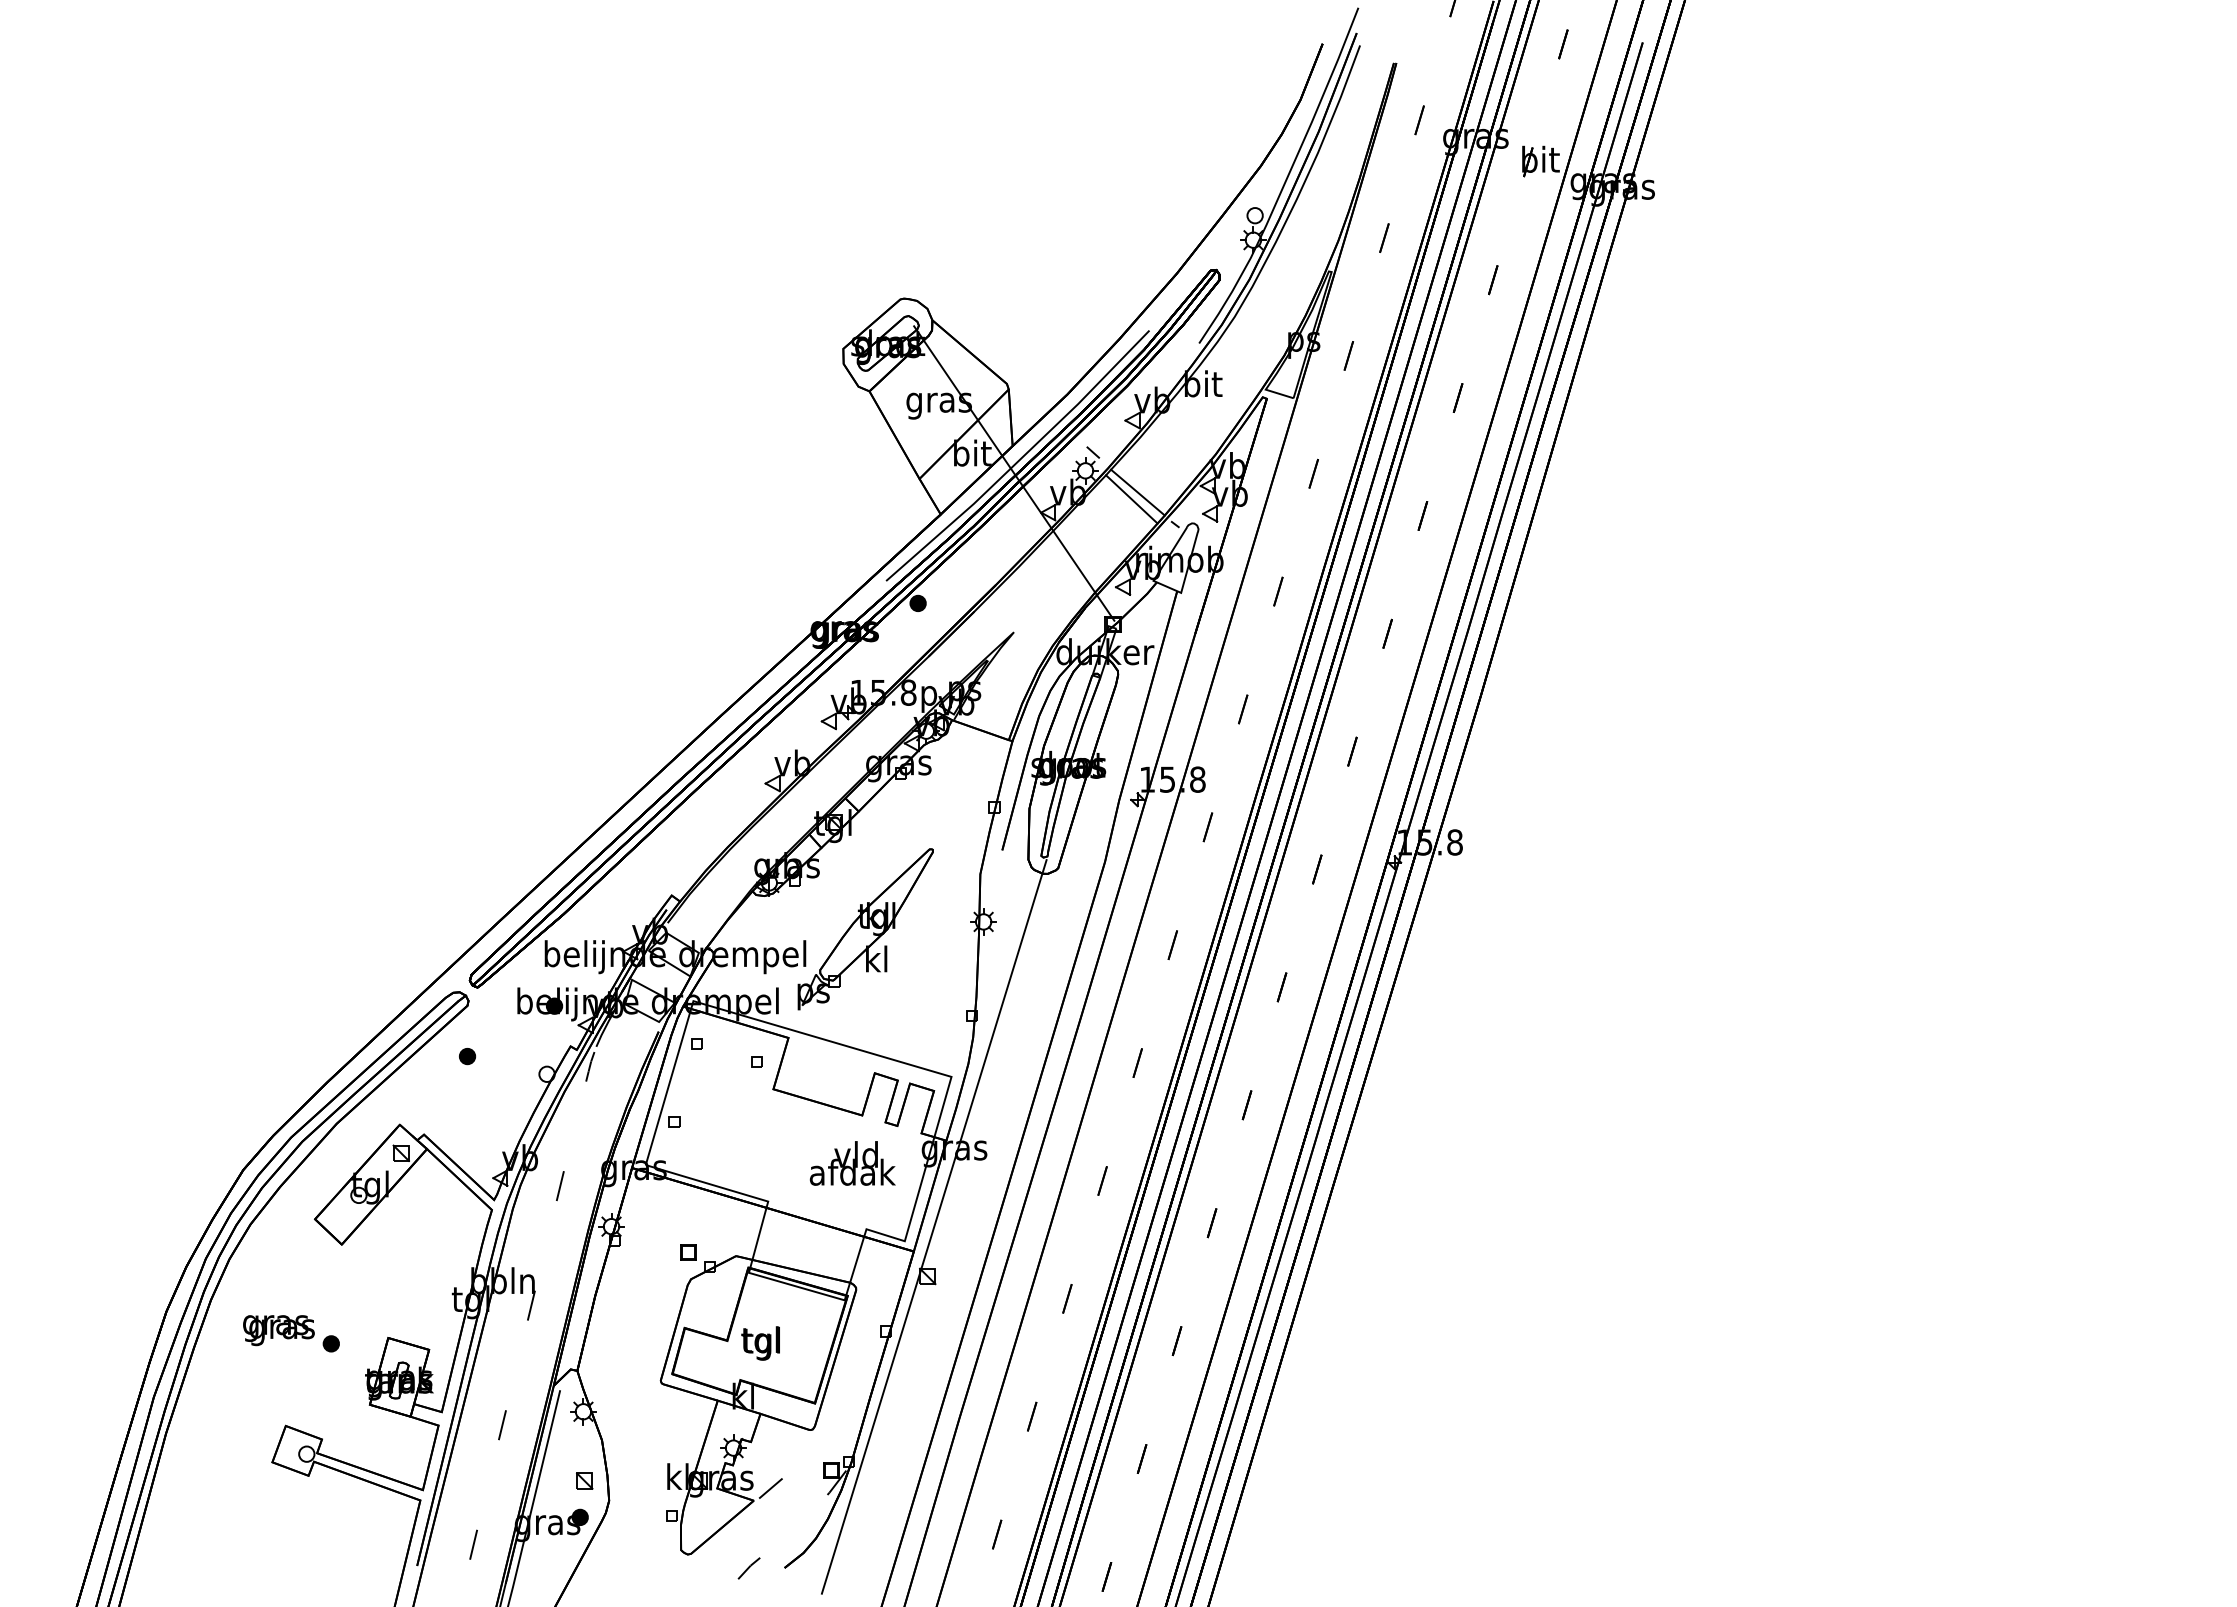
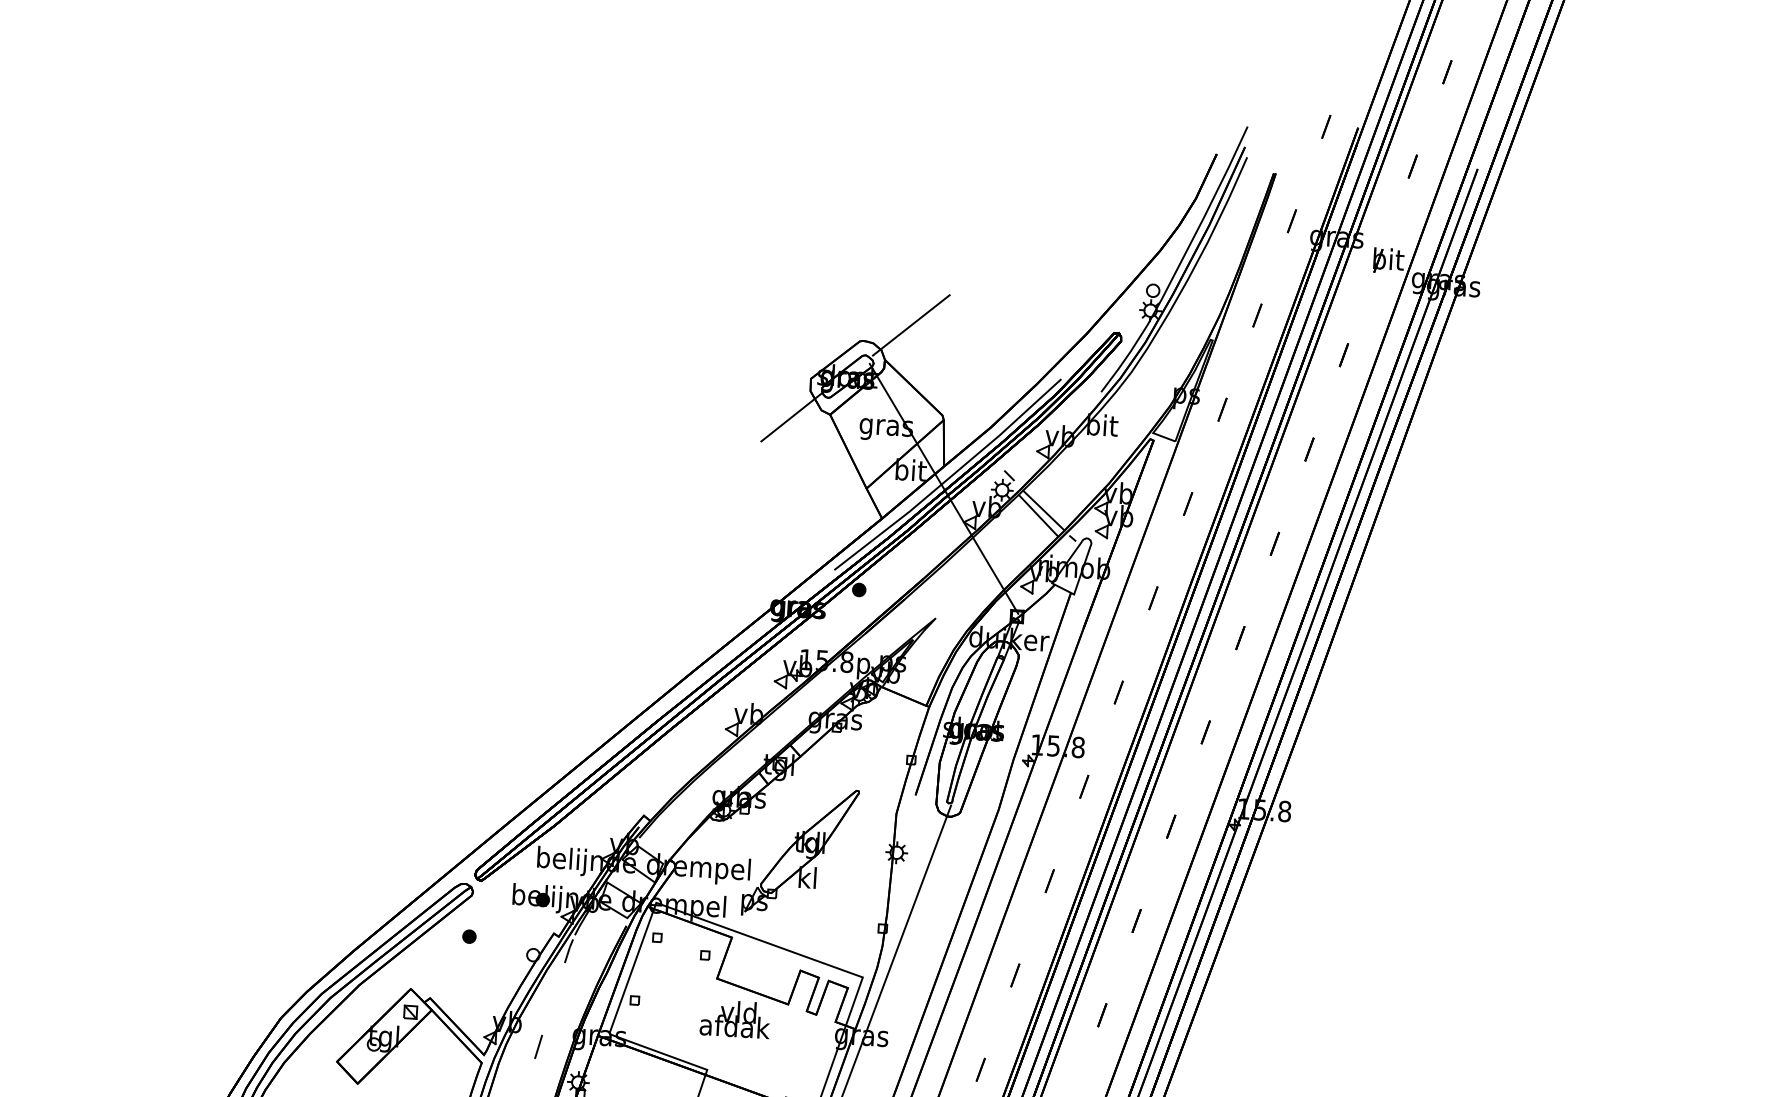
line: (961, 275) -> (910, 324), added
line: (822, 397) -> (791, 417), added
text: (852, 1163) -> (735, 1019), moved

